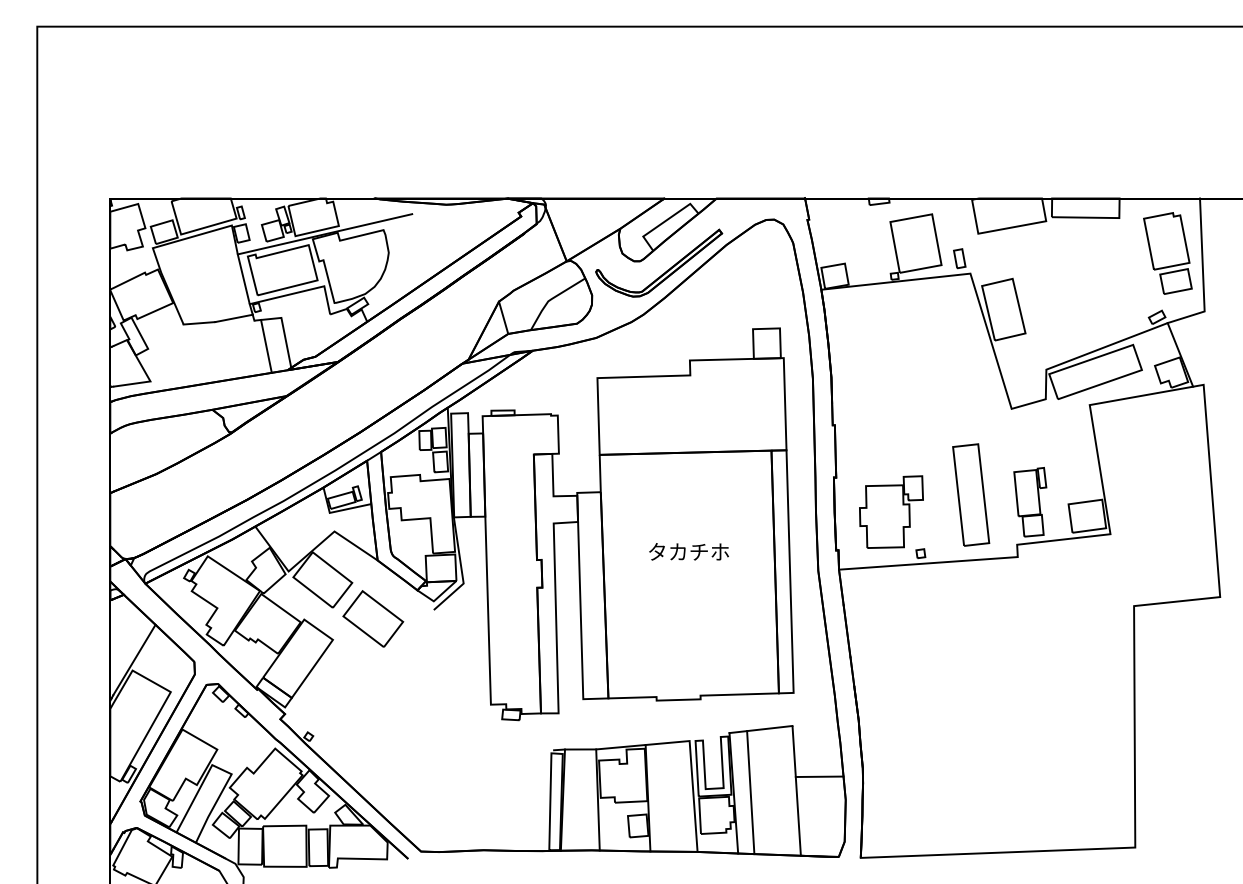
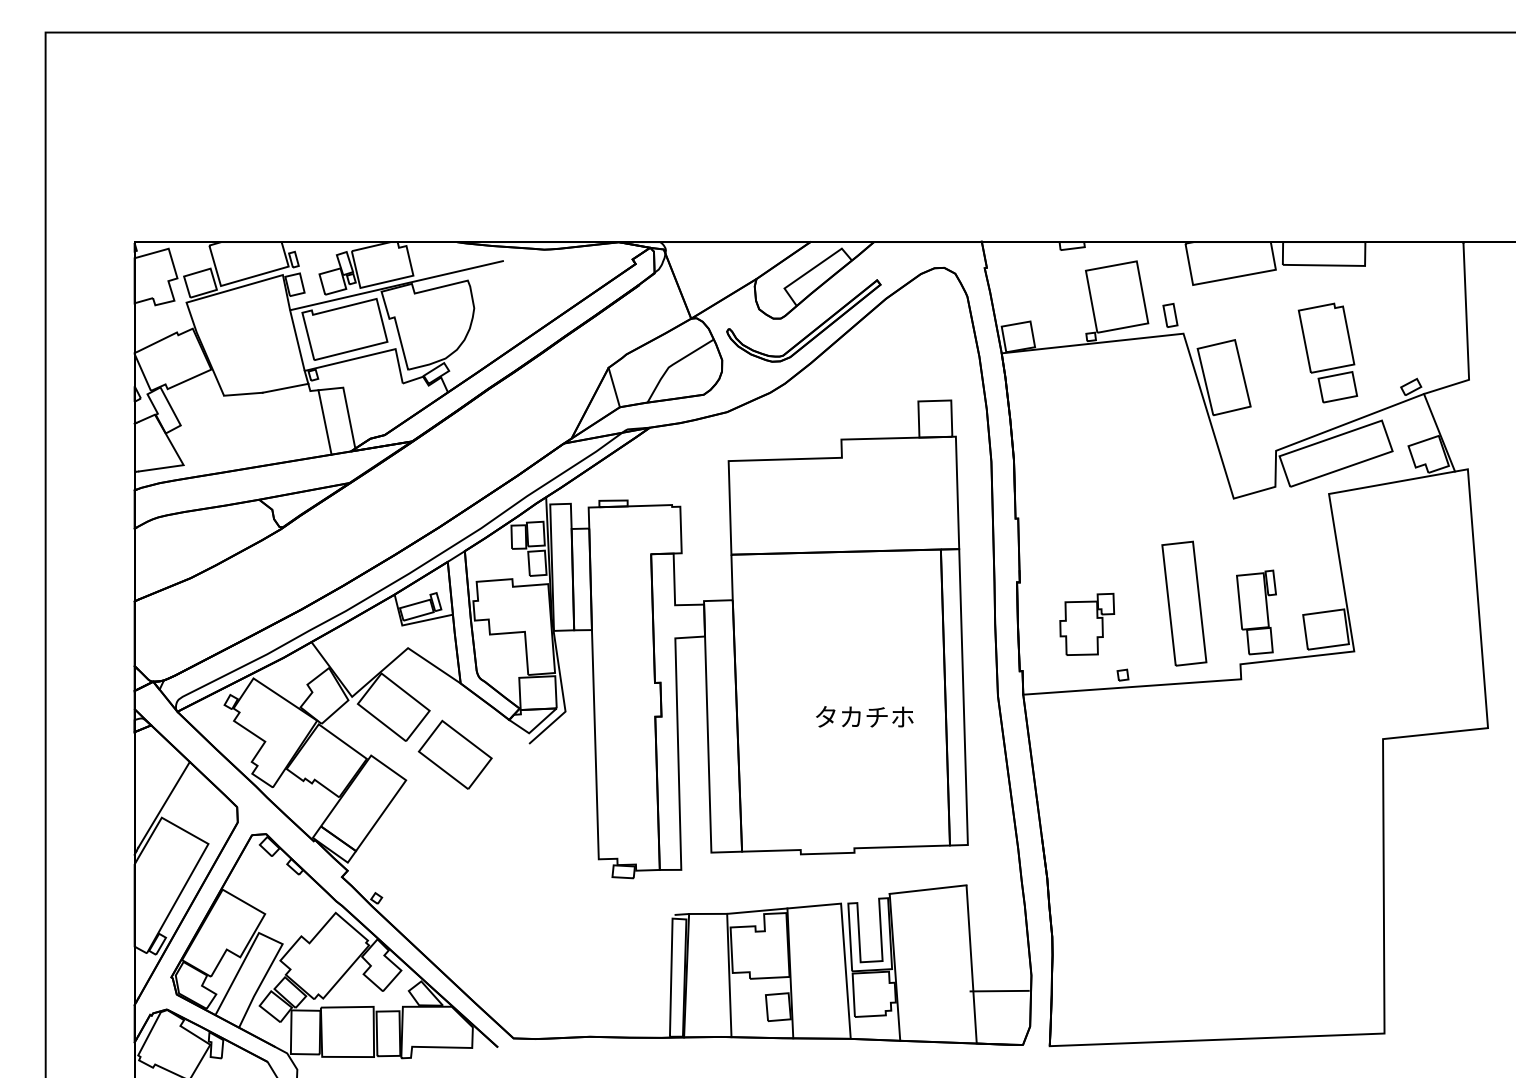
part: (1167, 253) -> (1327, 353), moved
part: (891, 511) -> (1087, 623), size x0.7
text: (688, 551) -> (864, 716), moved
line: (819, 776) -> (999, 990), moved
line: (750, 792) -> (915, 966), removed

